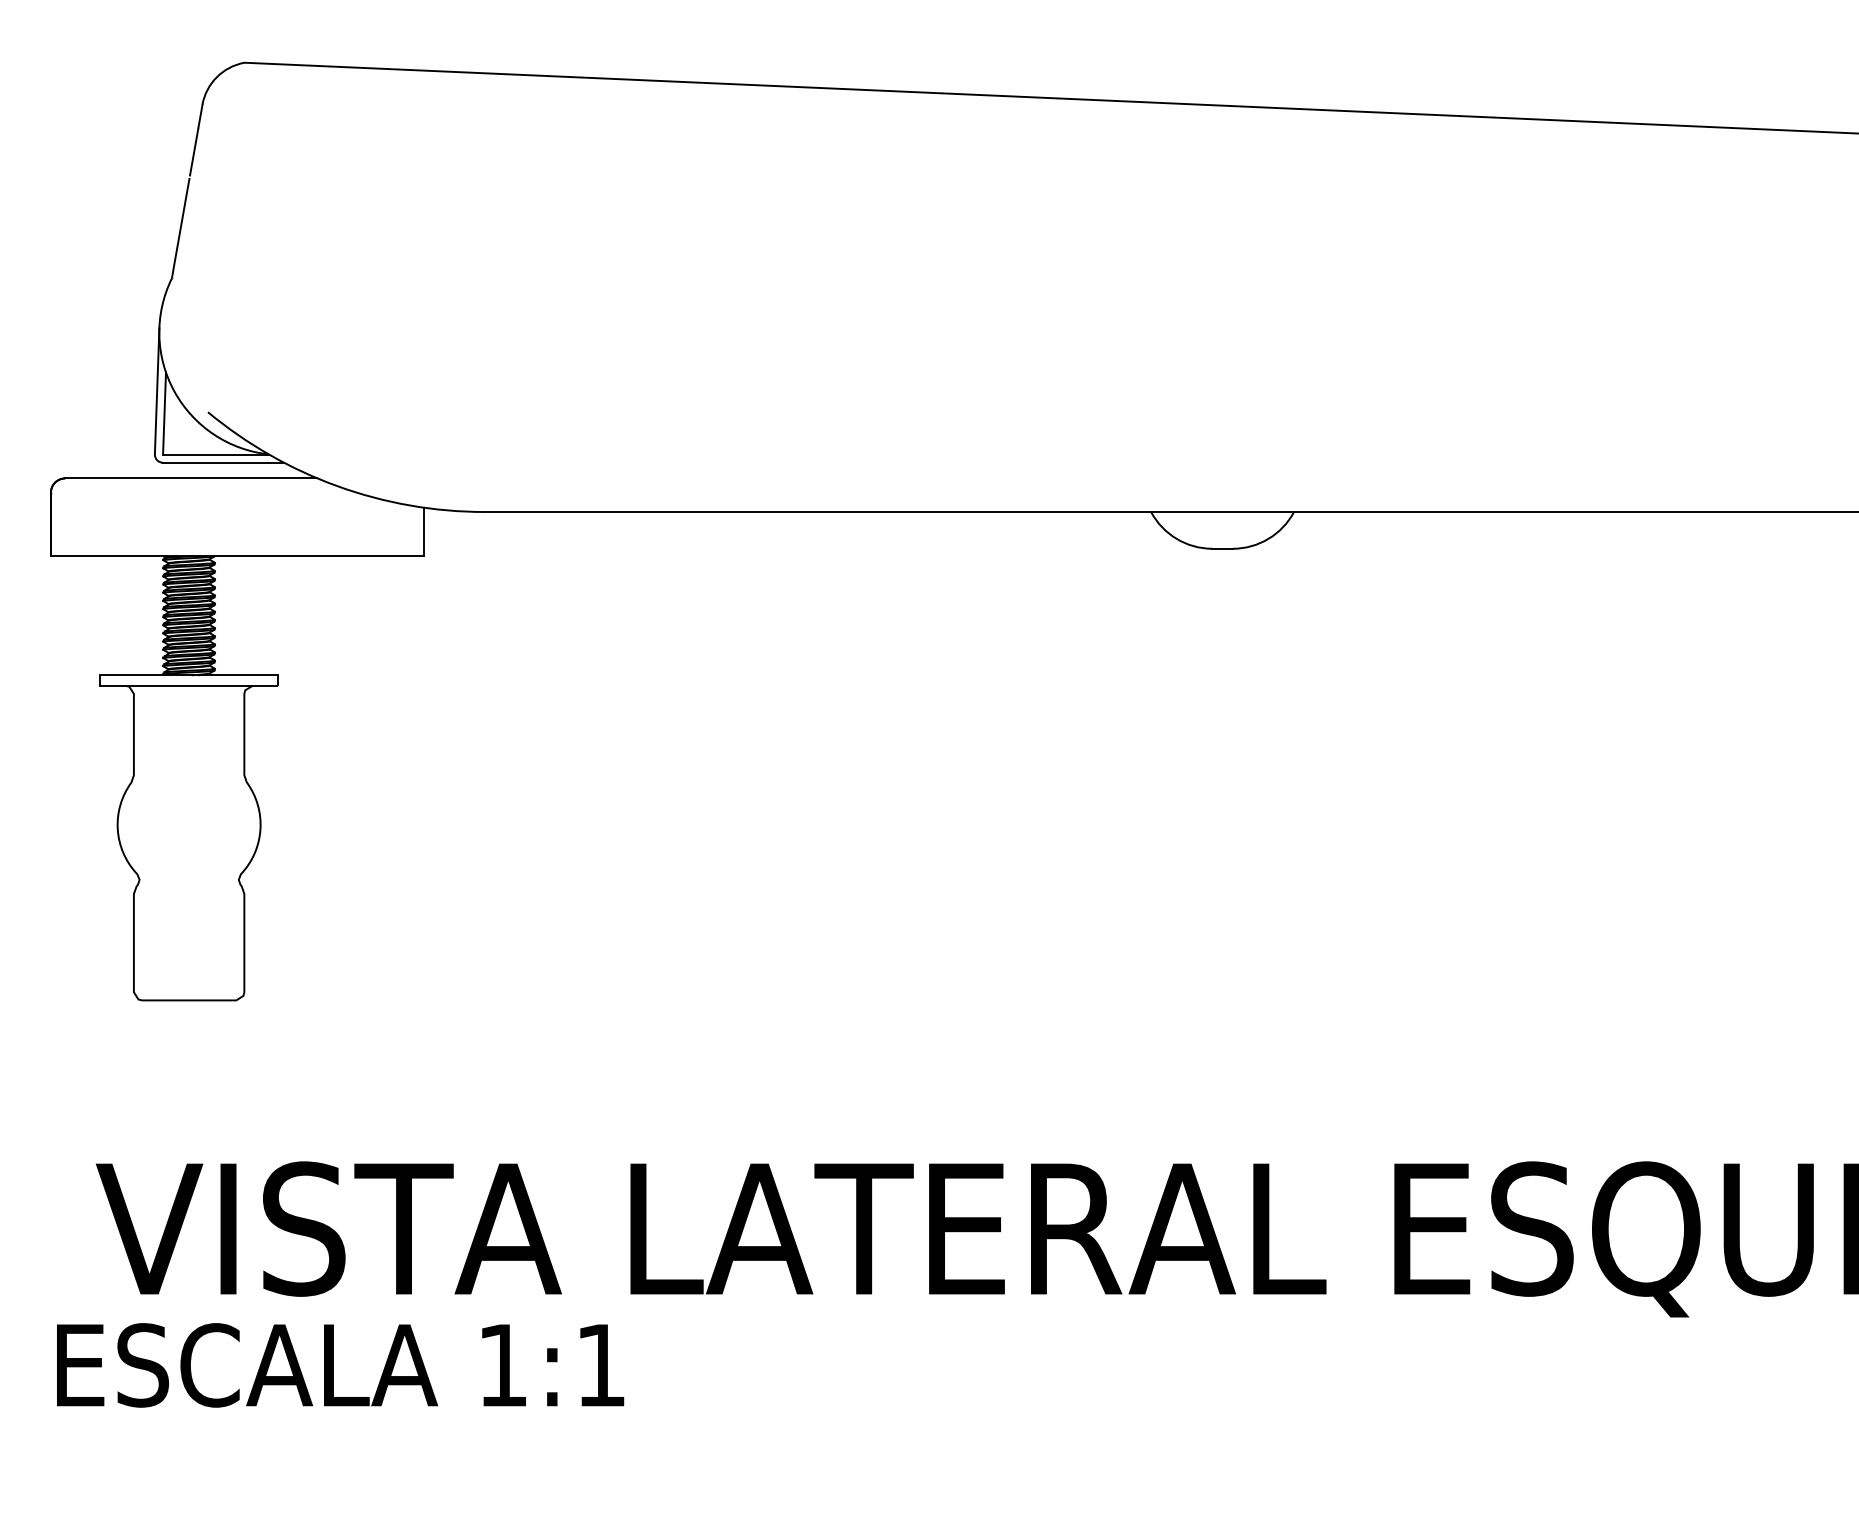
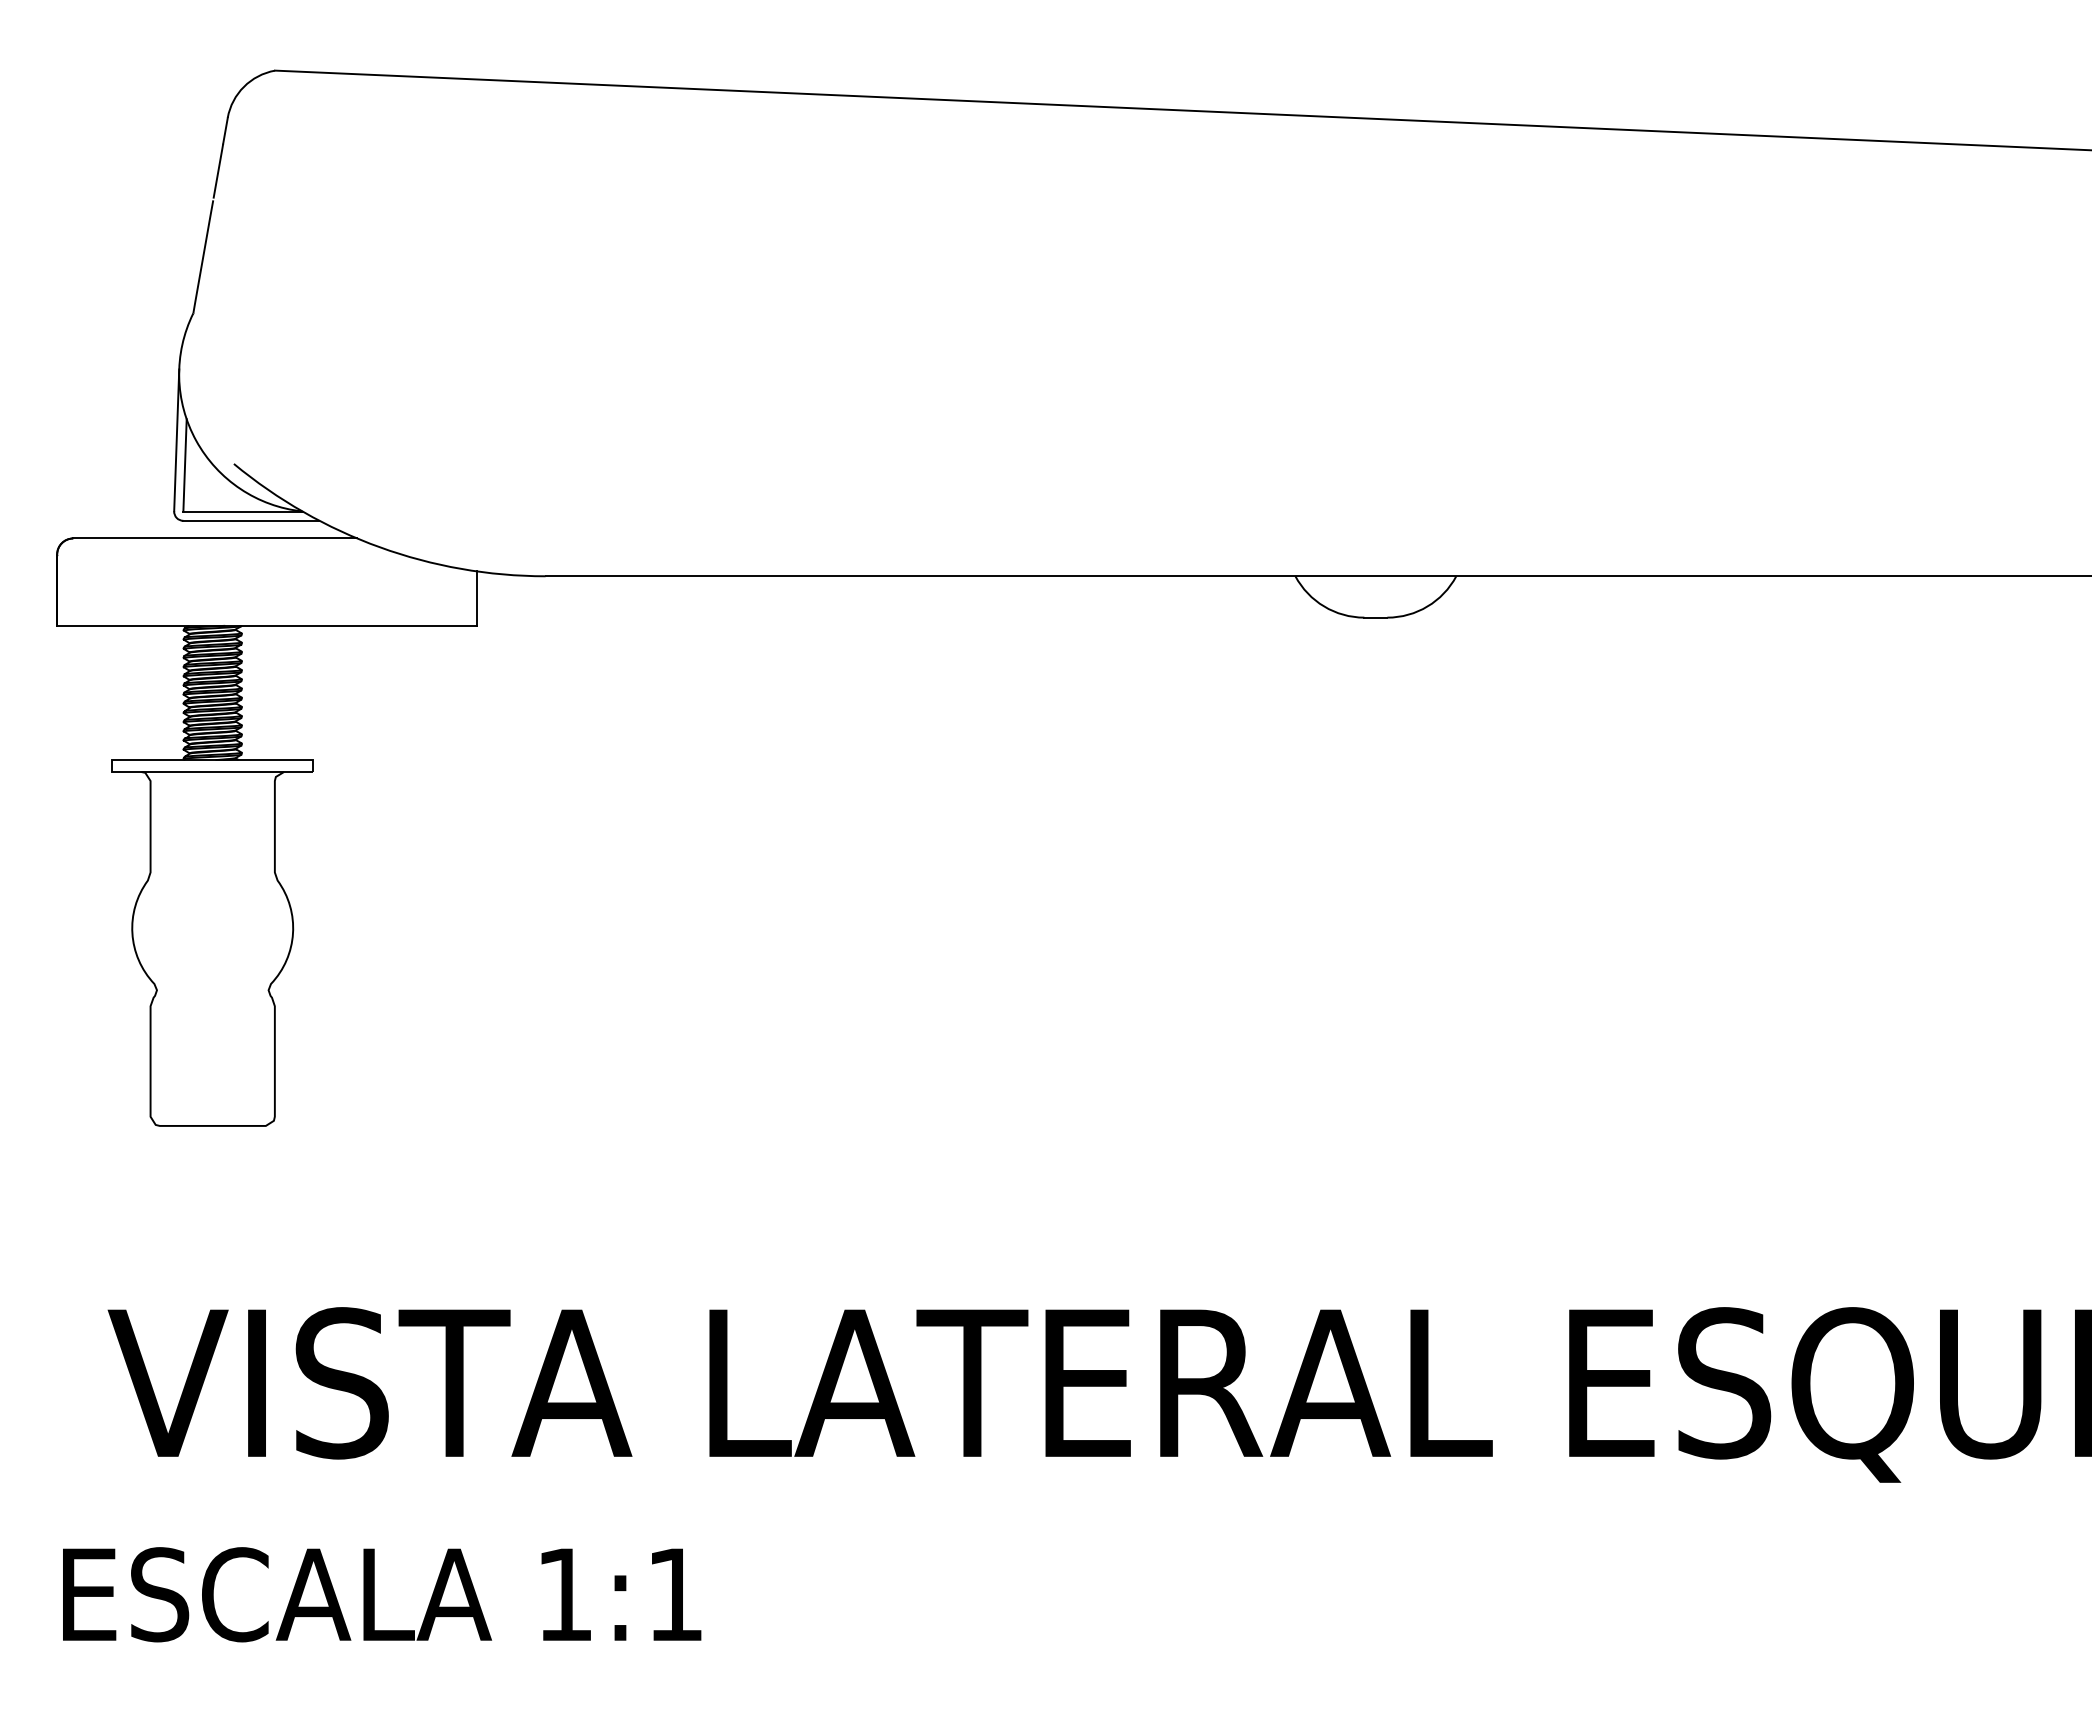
text: (340, 1365) -> (382, 1594), moved

